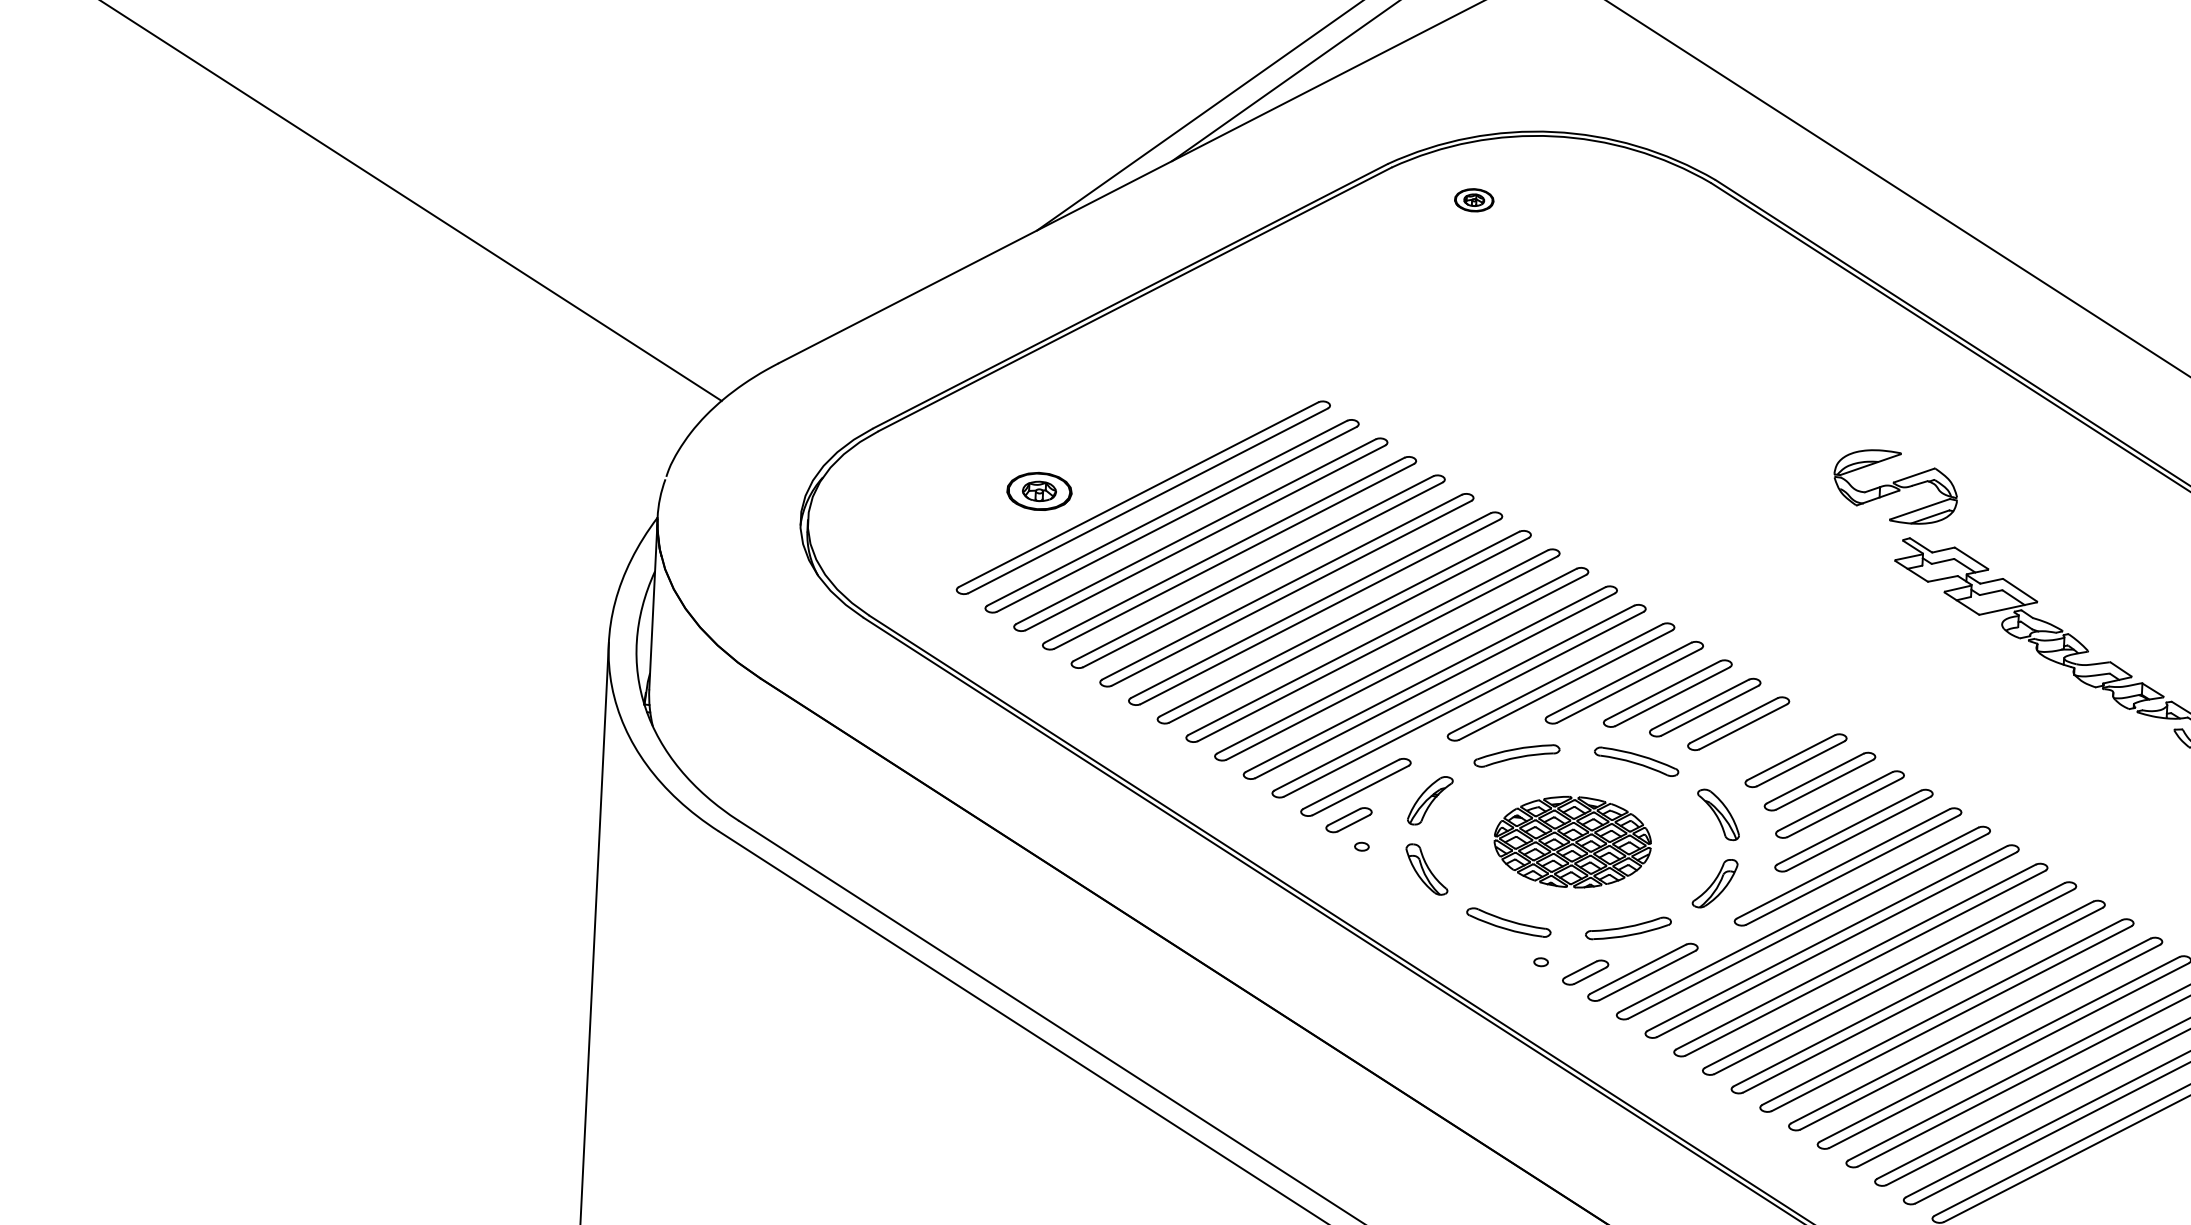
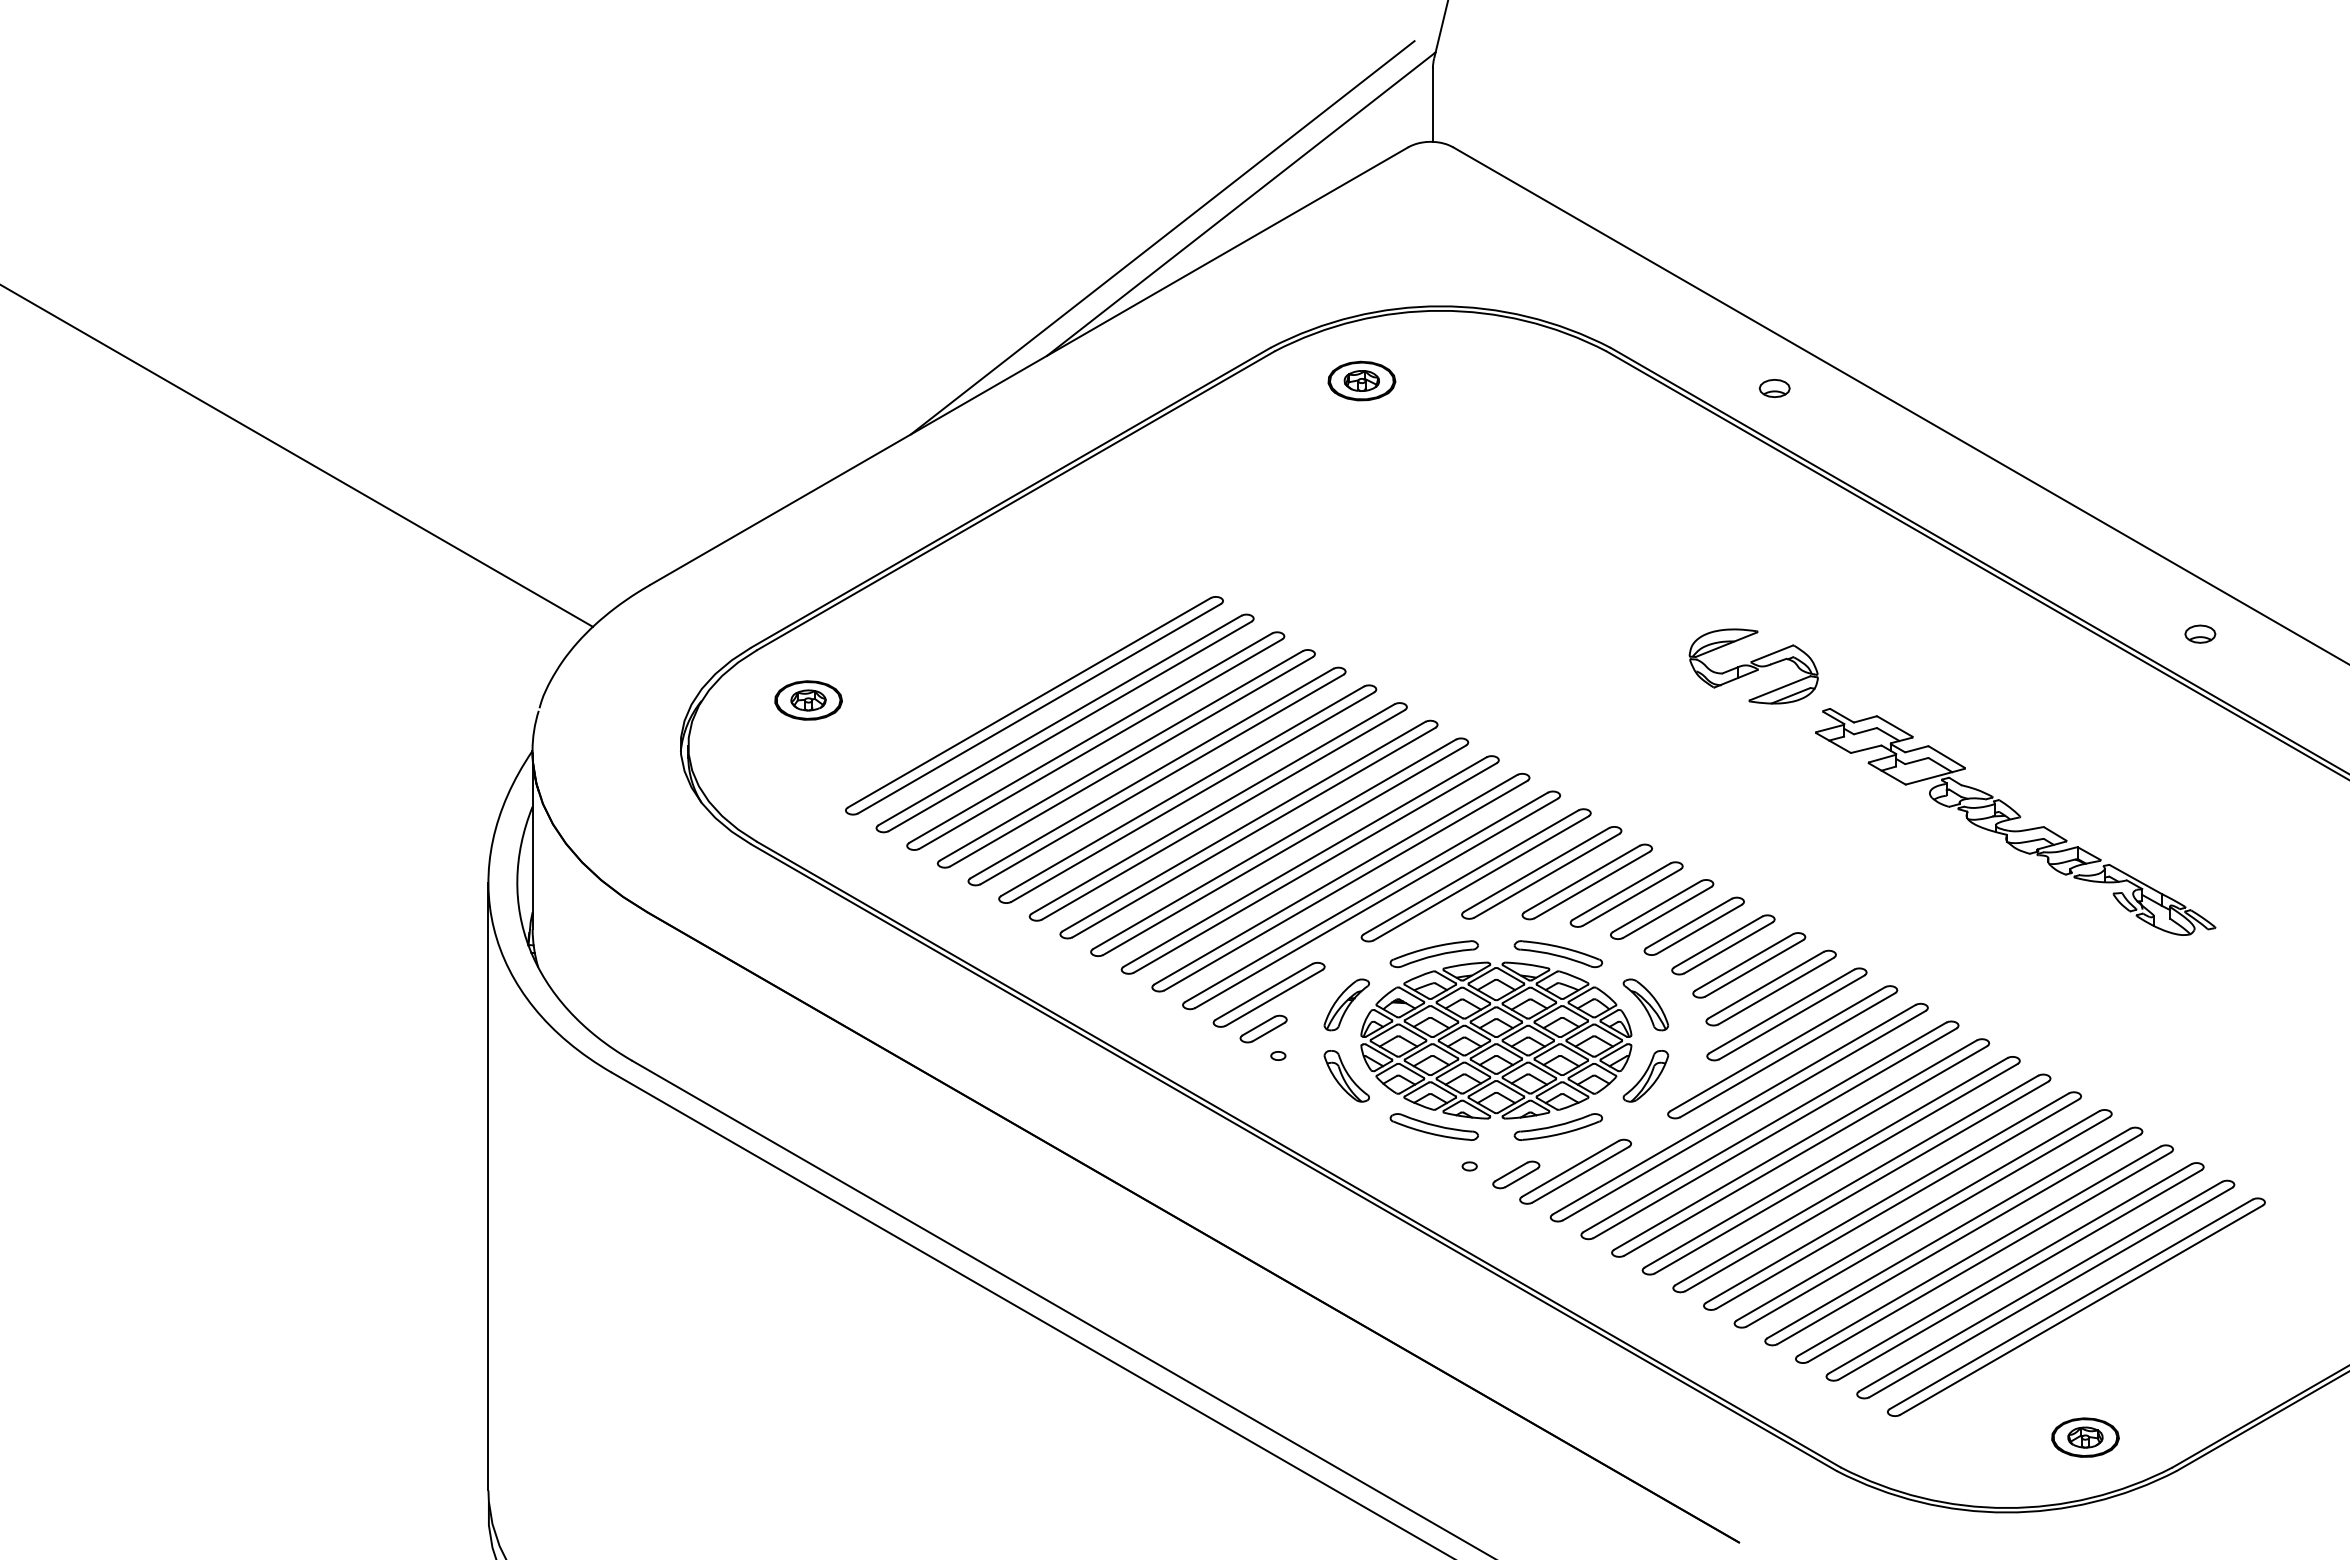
part: (1473, 199) -> (1361, 380), size x1.67
part: (1871, 226) -> (1774, 388), added
part: (1895, 486) -> (1753, 666), moved
part: (1039, 491) -> (808, 700), moved
part: (1768, 740) -> (1693, 925), added
part: (1572, 842) -> (1496, 1040), size x1.67

